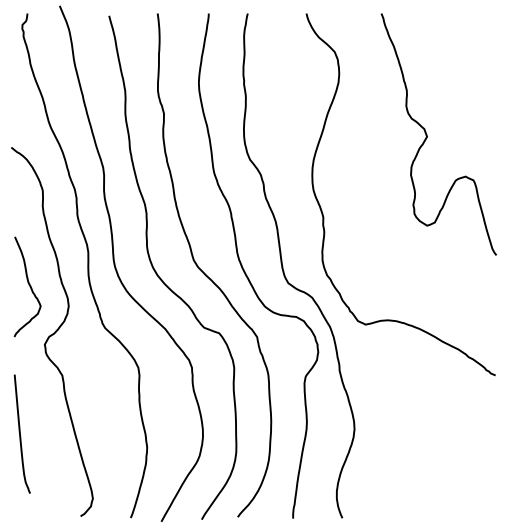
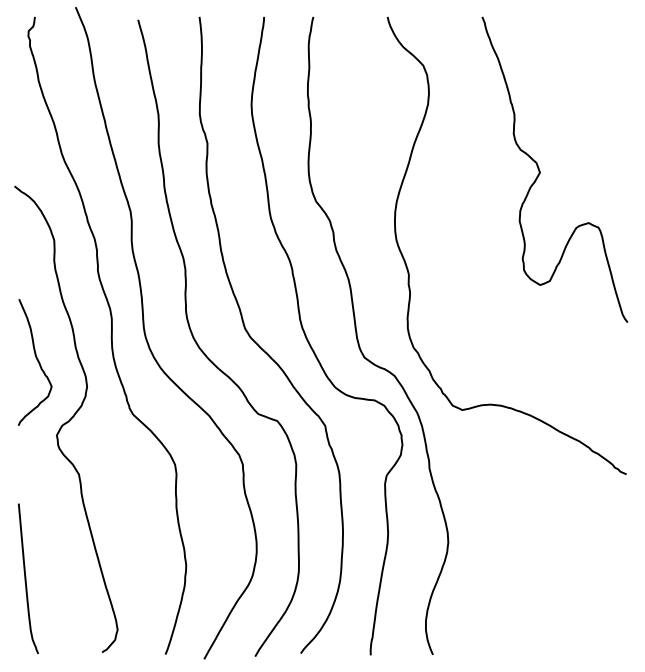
curve: (20, 433) -> (26, 578), moved

